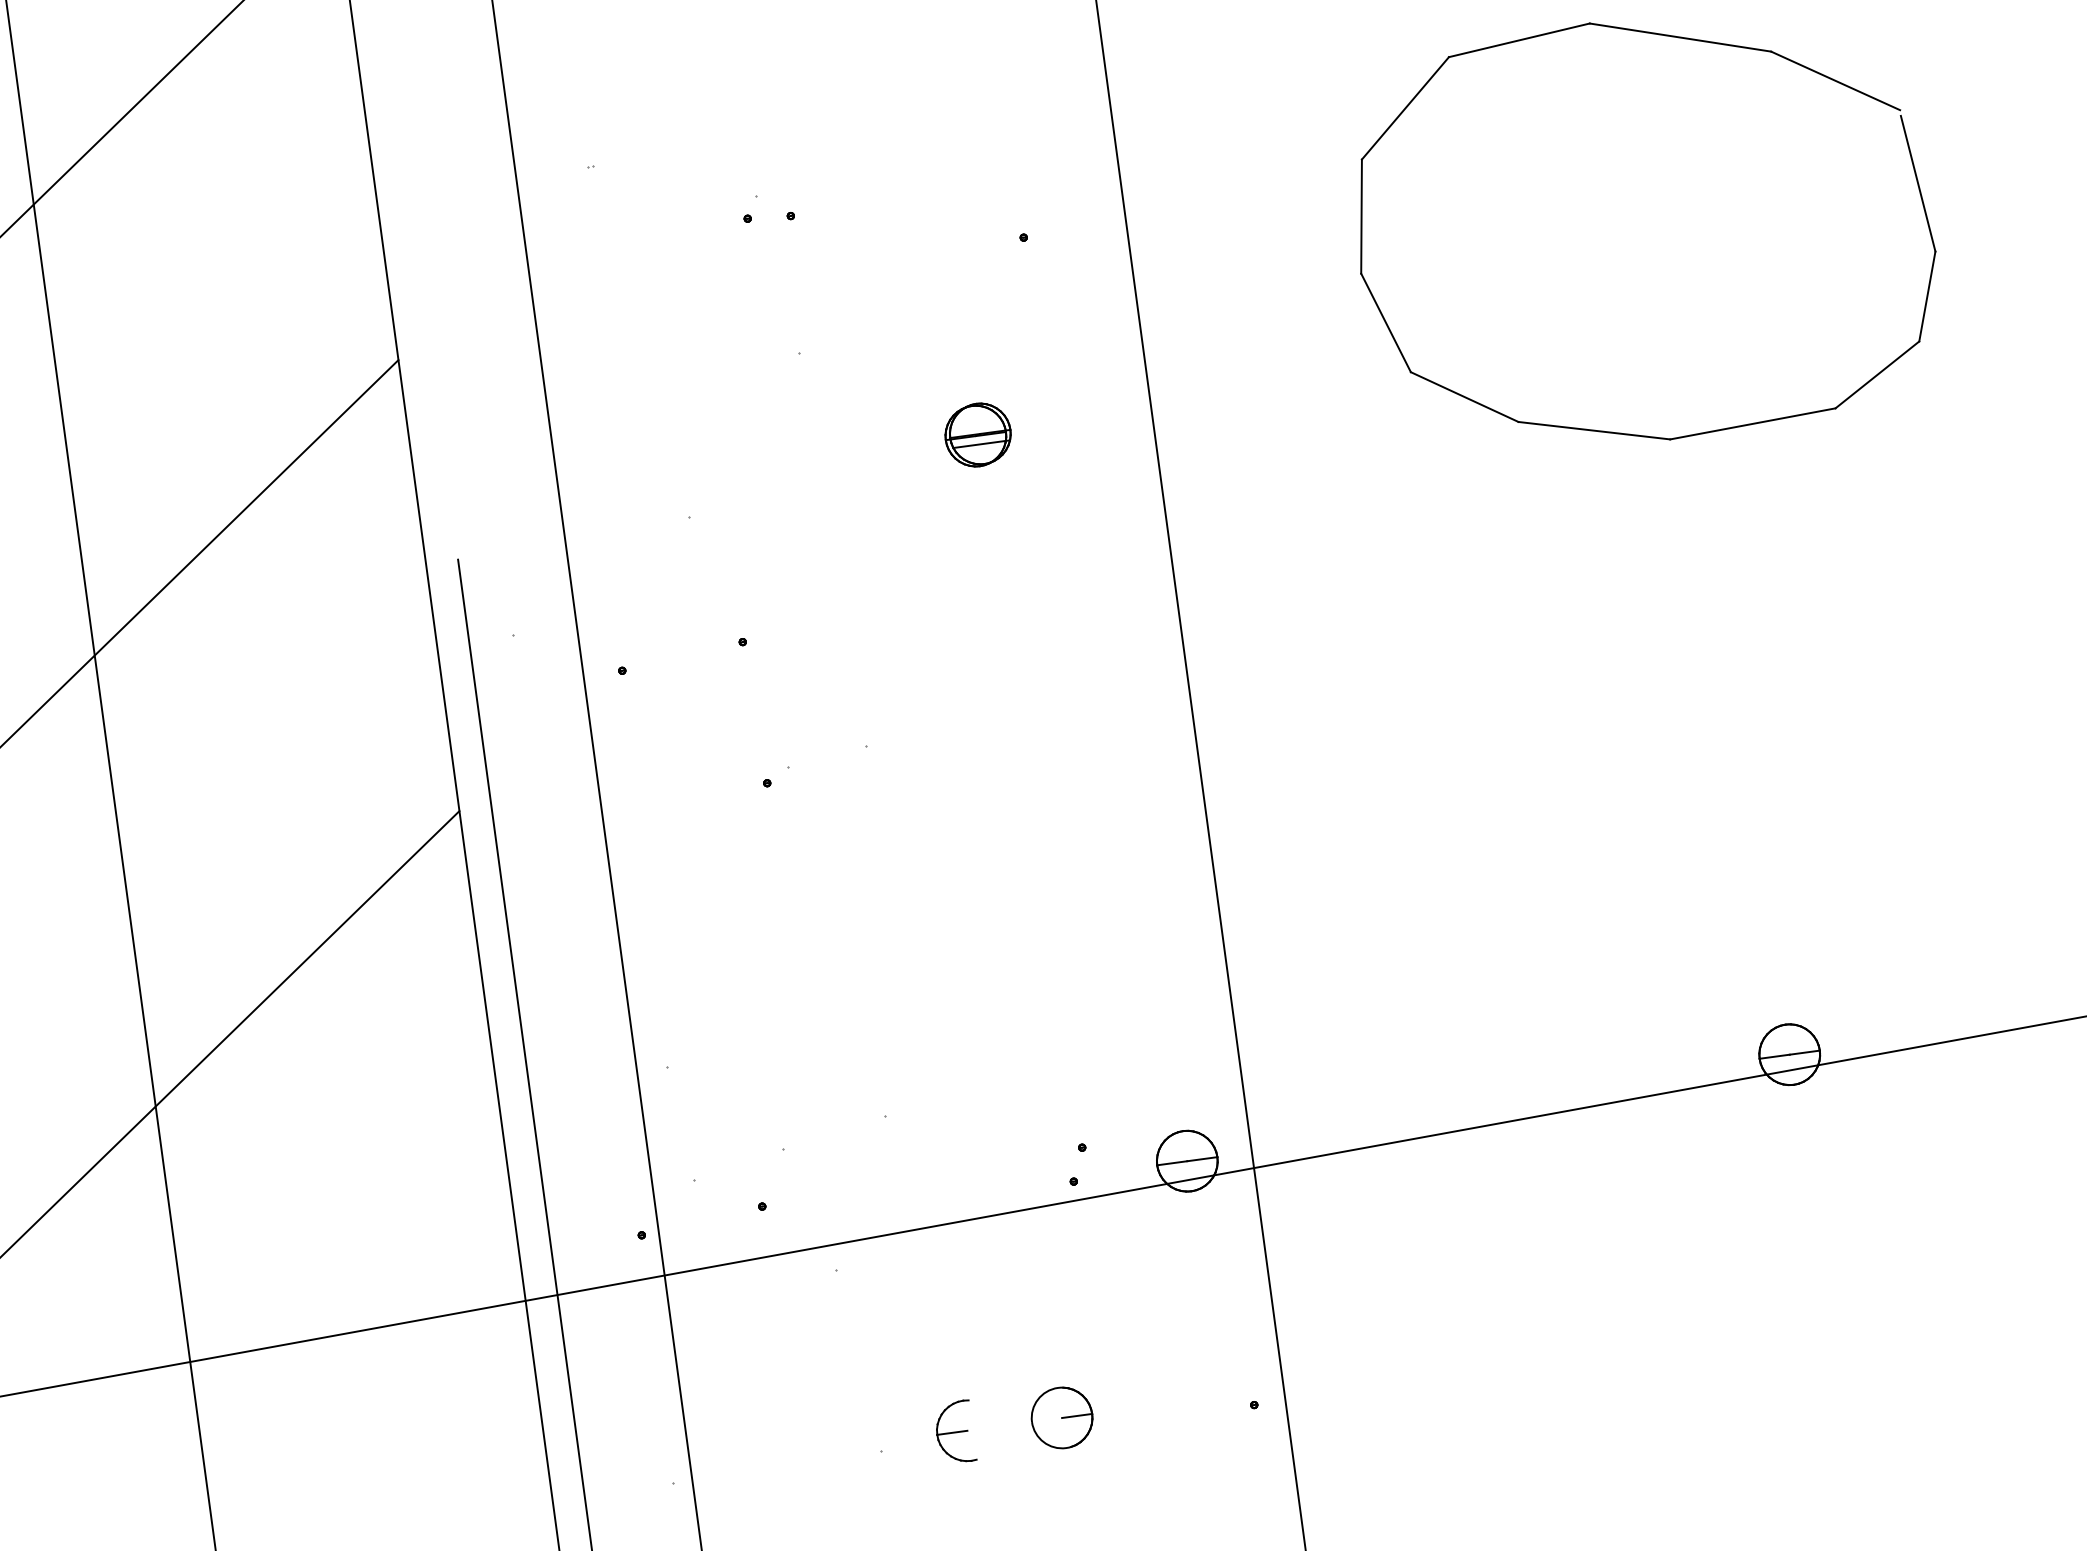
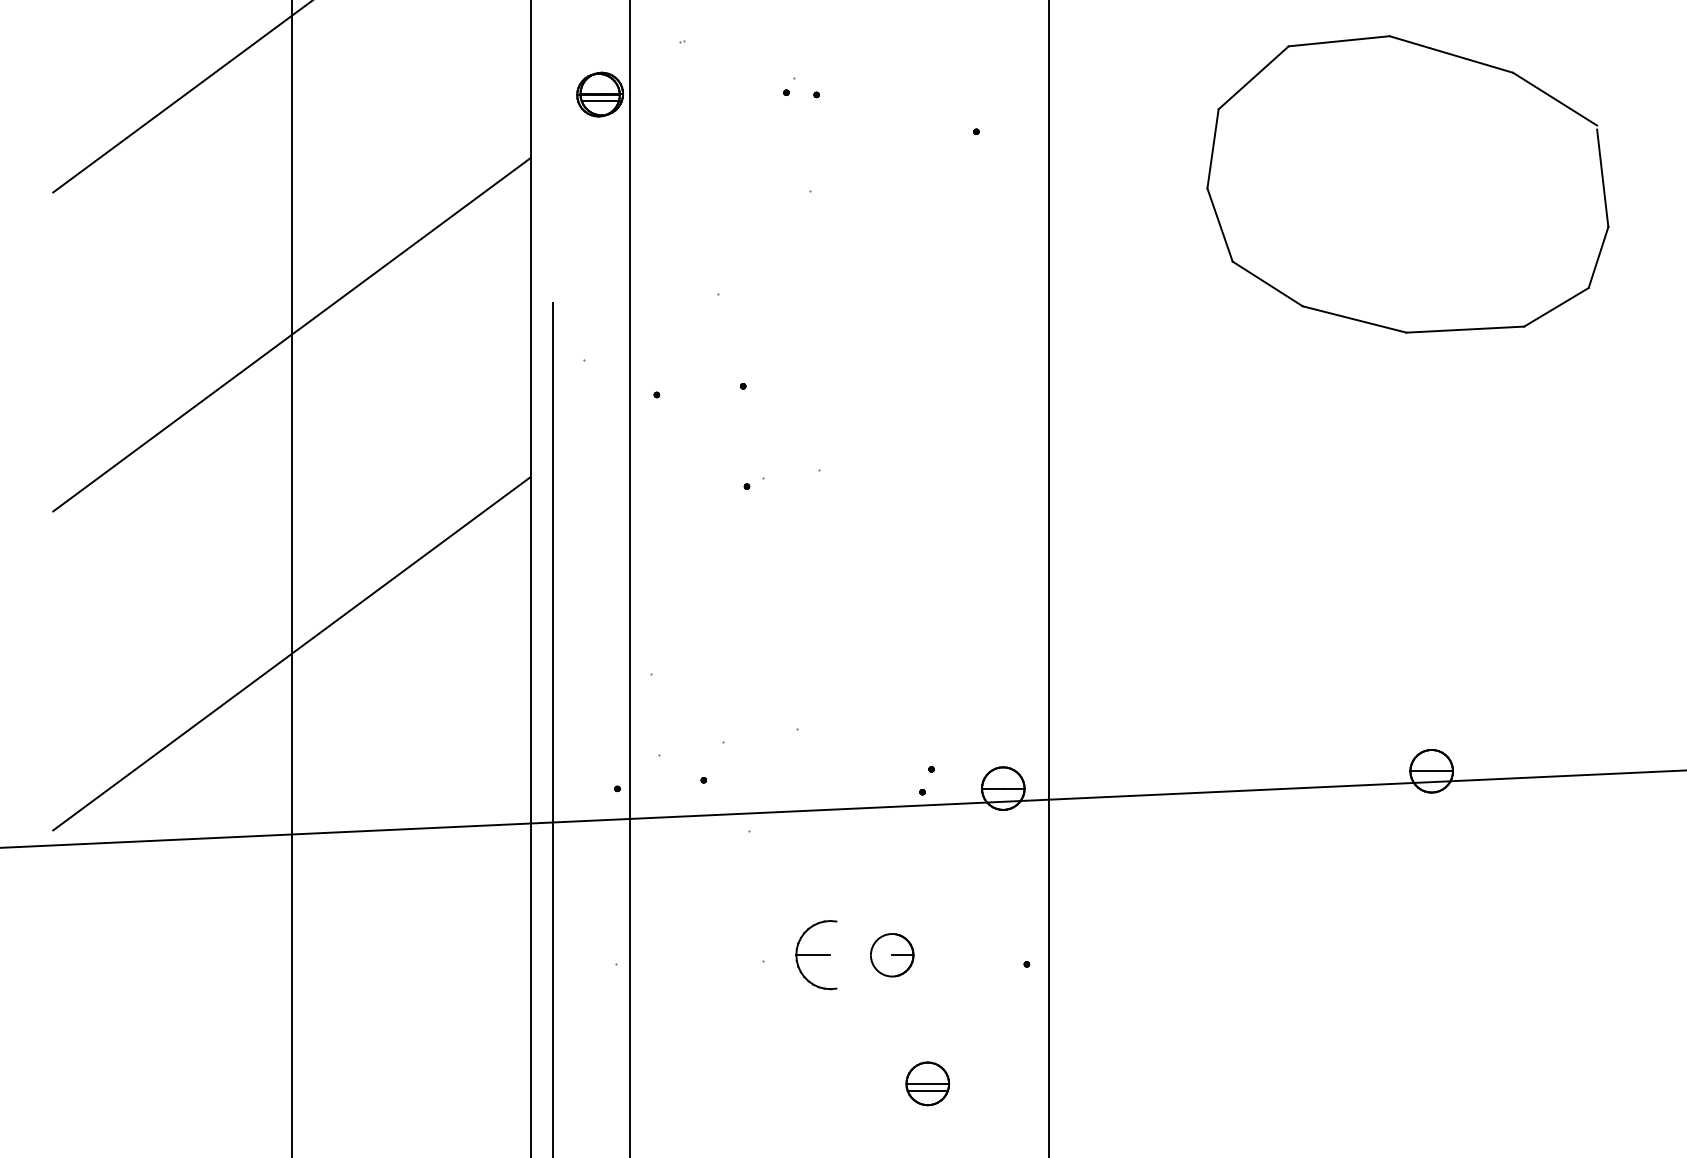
part: (977, 435) -> (599, 94), moved
part: (955, 1432) -> (816, 955), size x1.6

